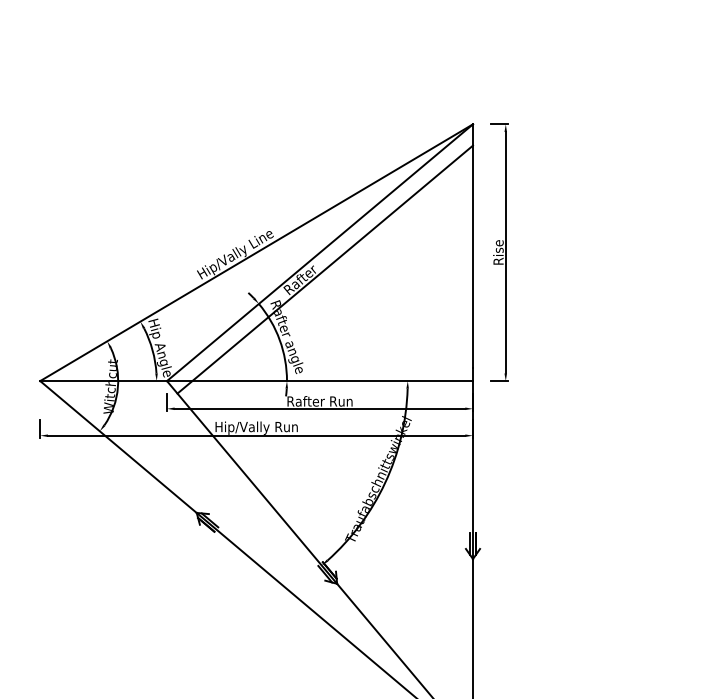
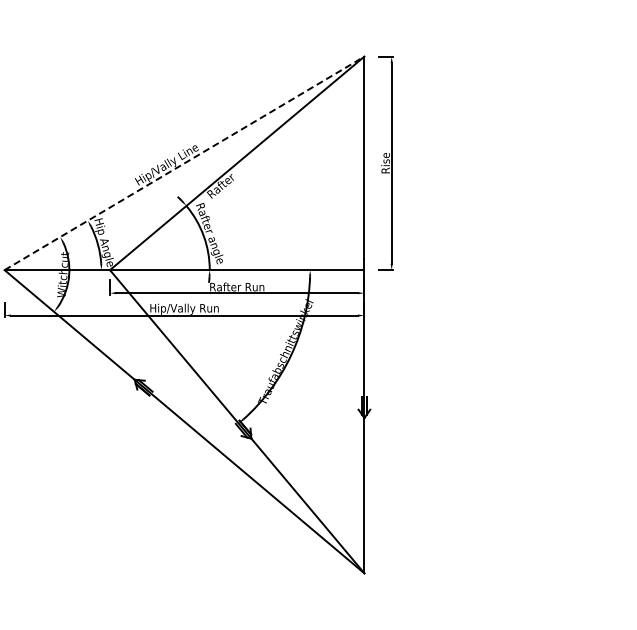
line: (256, 252) -> (184, 163), solid -> dashed
line: (325, 269) -> (241, 177), removed

